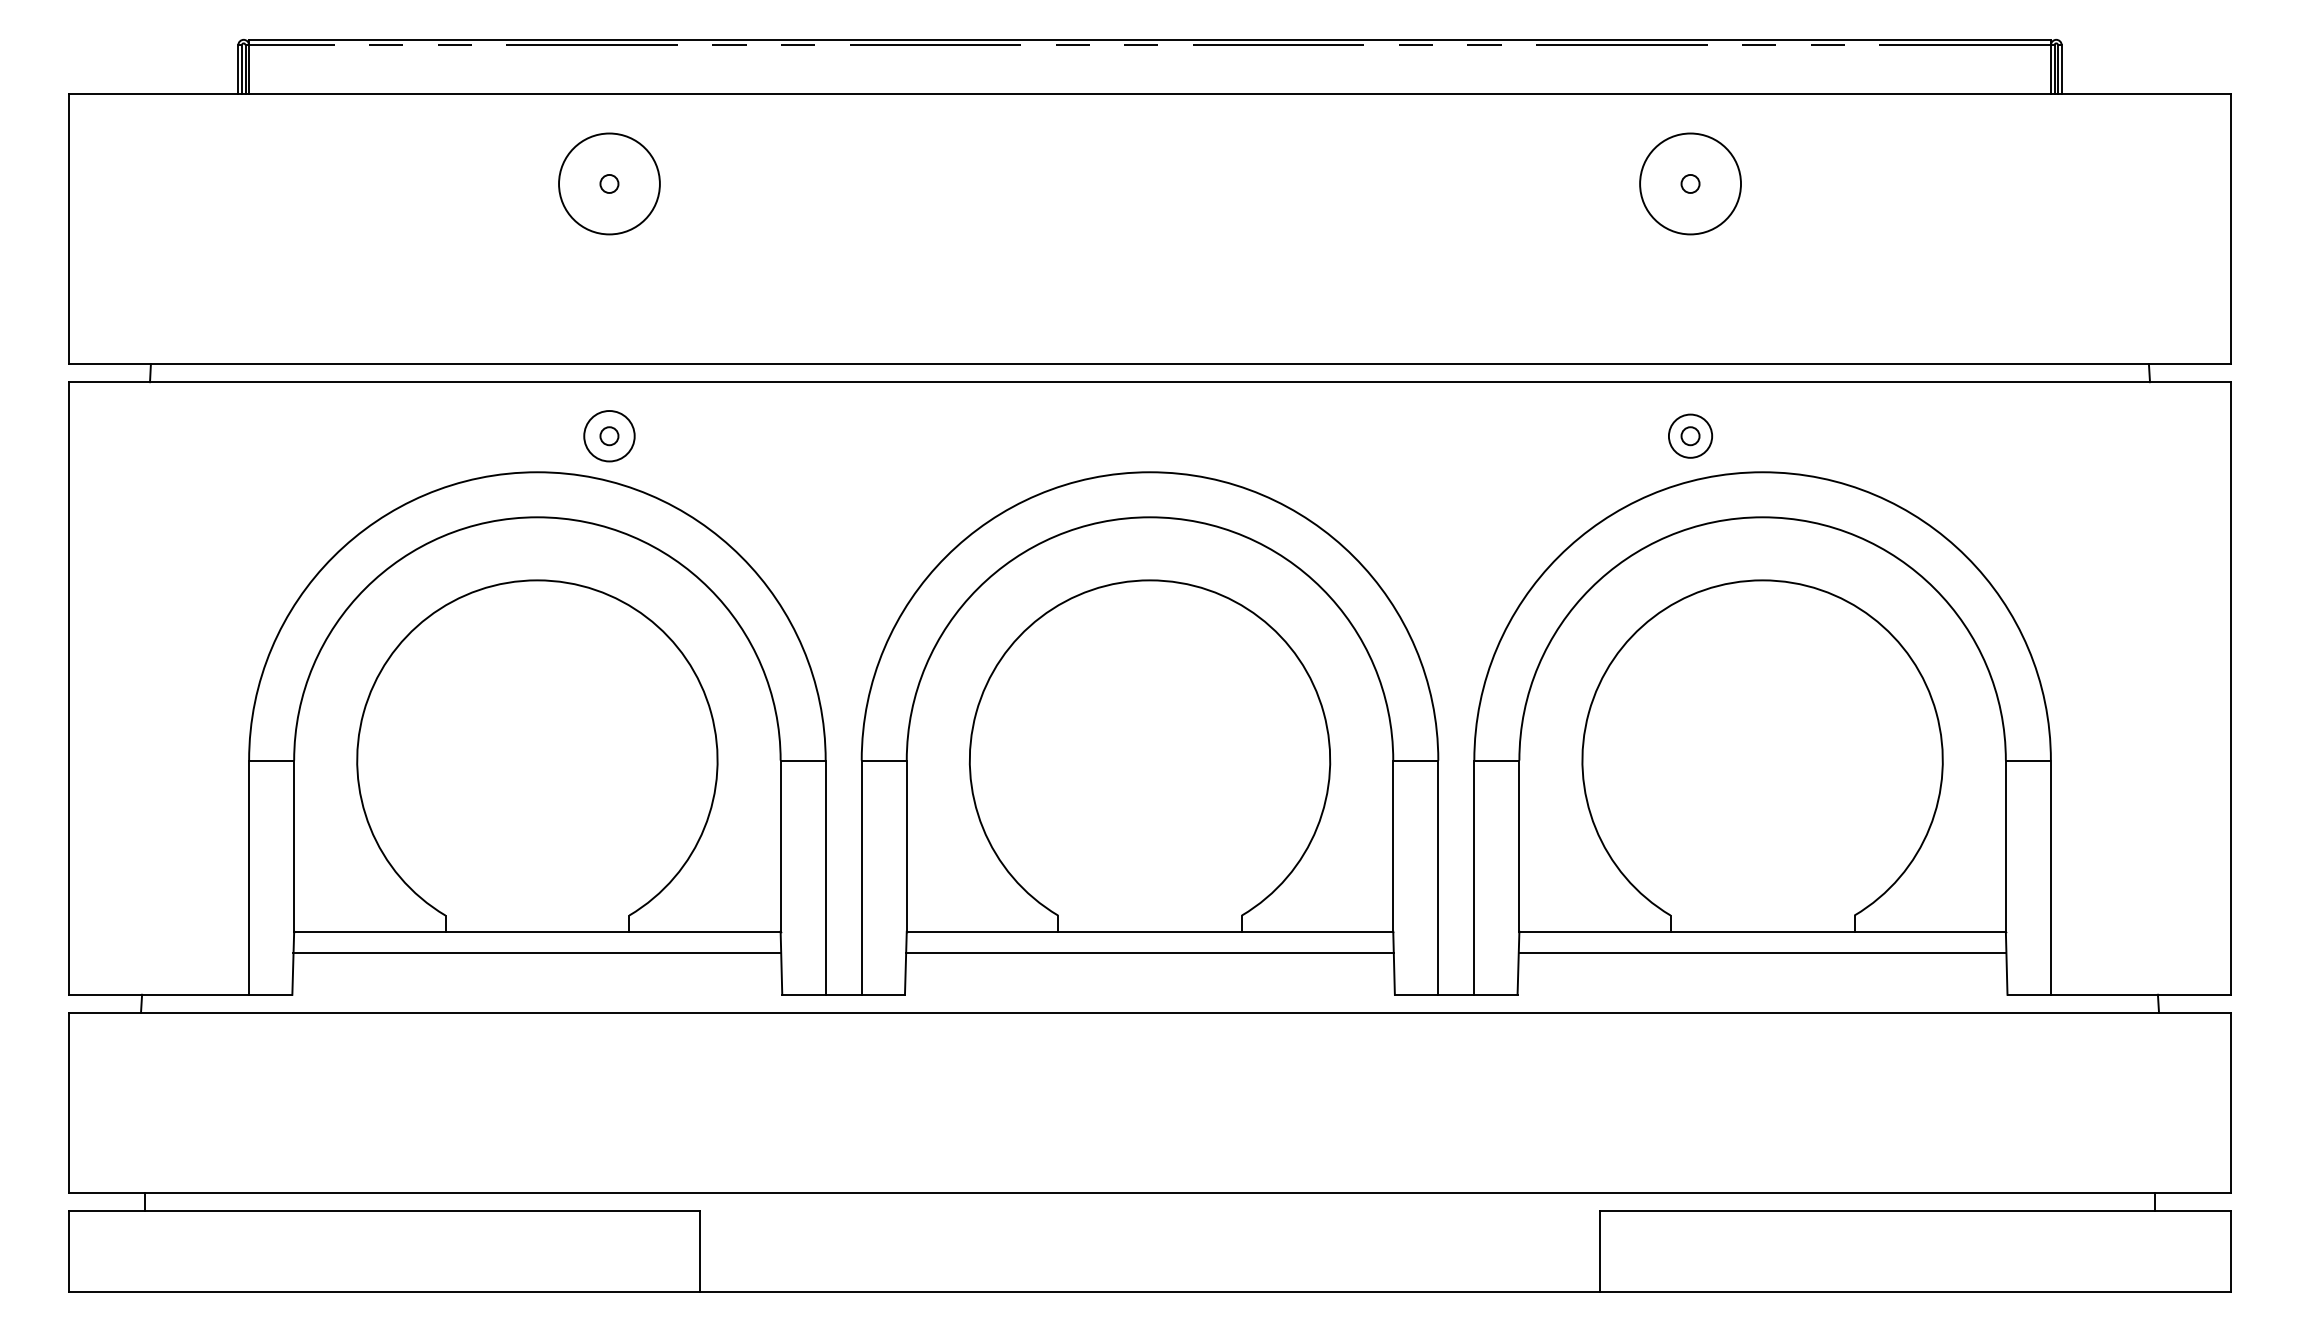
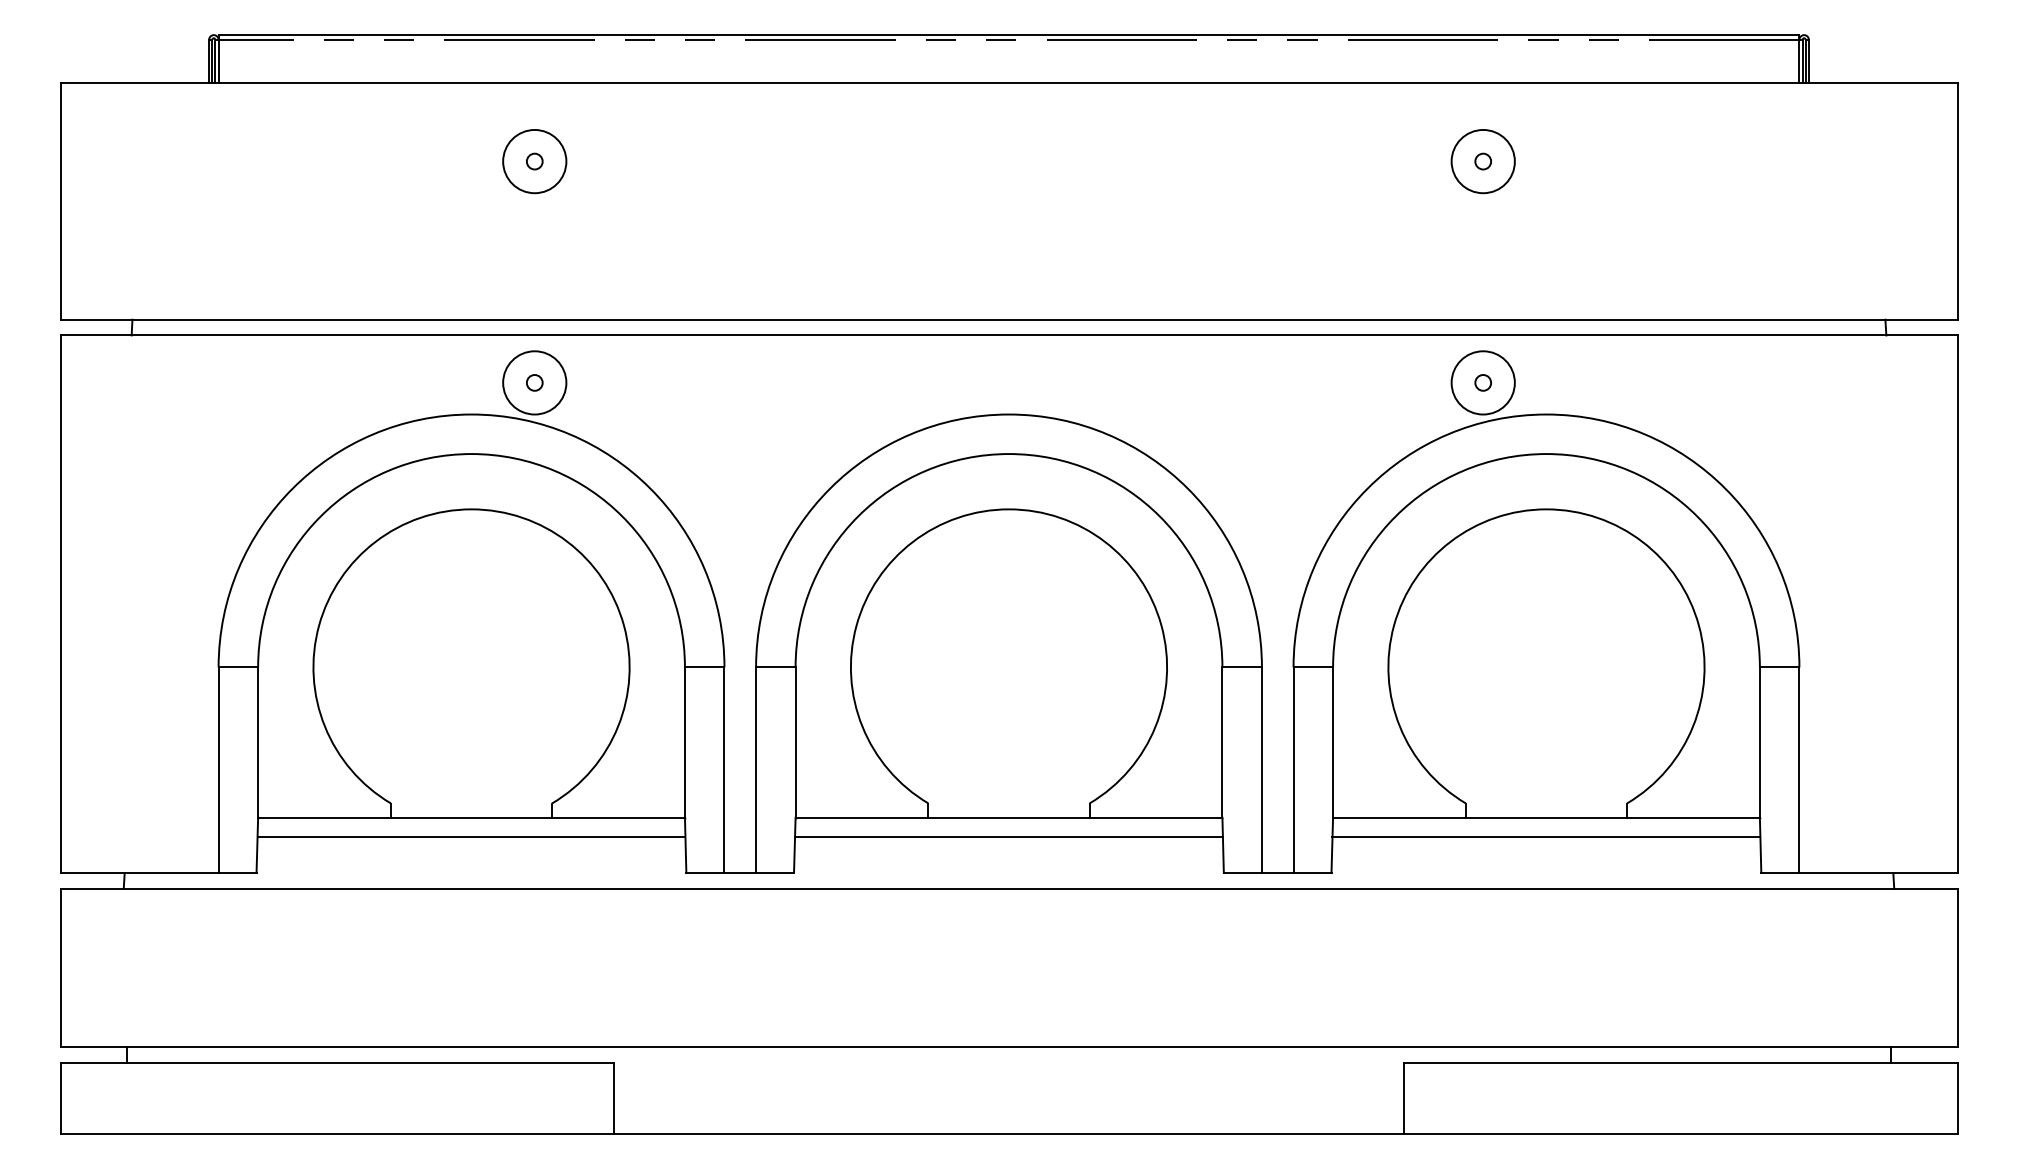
circle: (609, 183) -> (534, 161), size x0.71
circle: (1689, 183) -> (1482, 161), size x0.71
circle: (609, 435) -> (534, 382), size x1.43
circle: (1689, 435) -> (1482, 382), size x1.67

